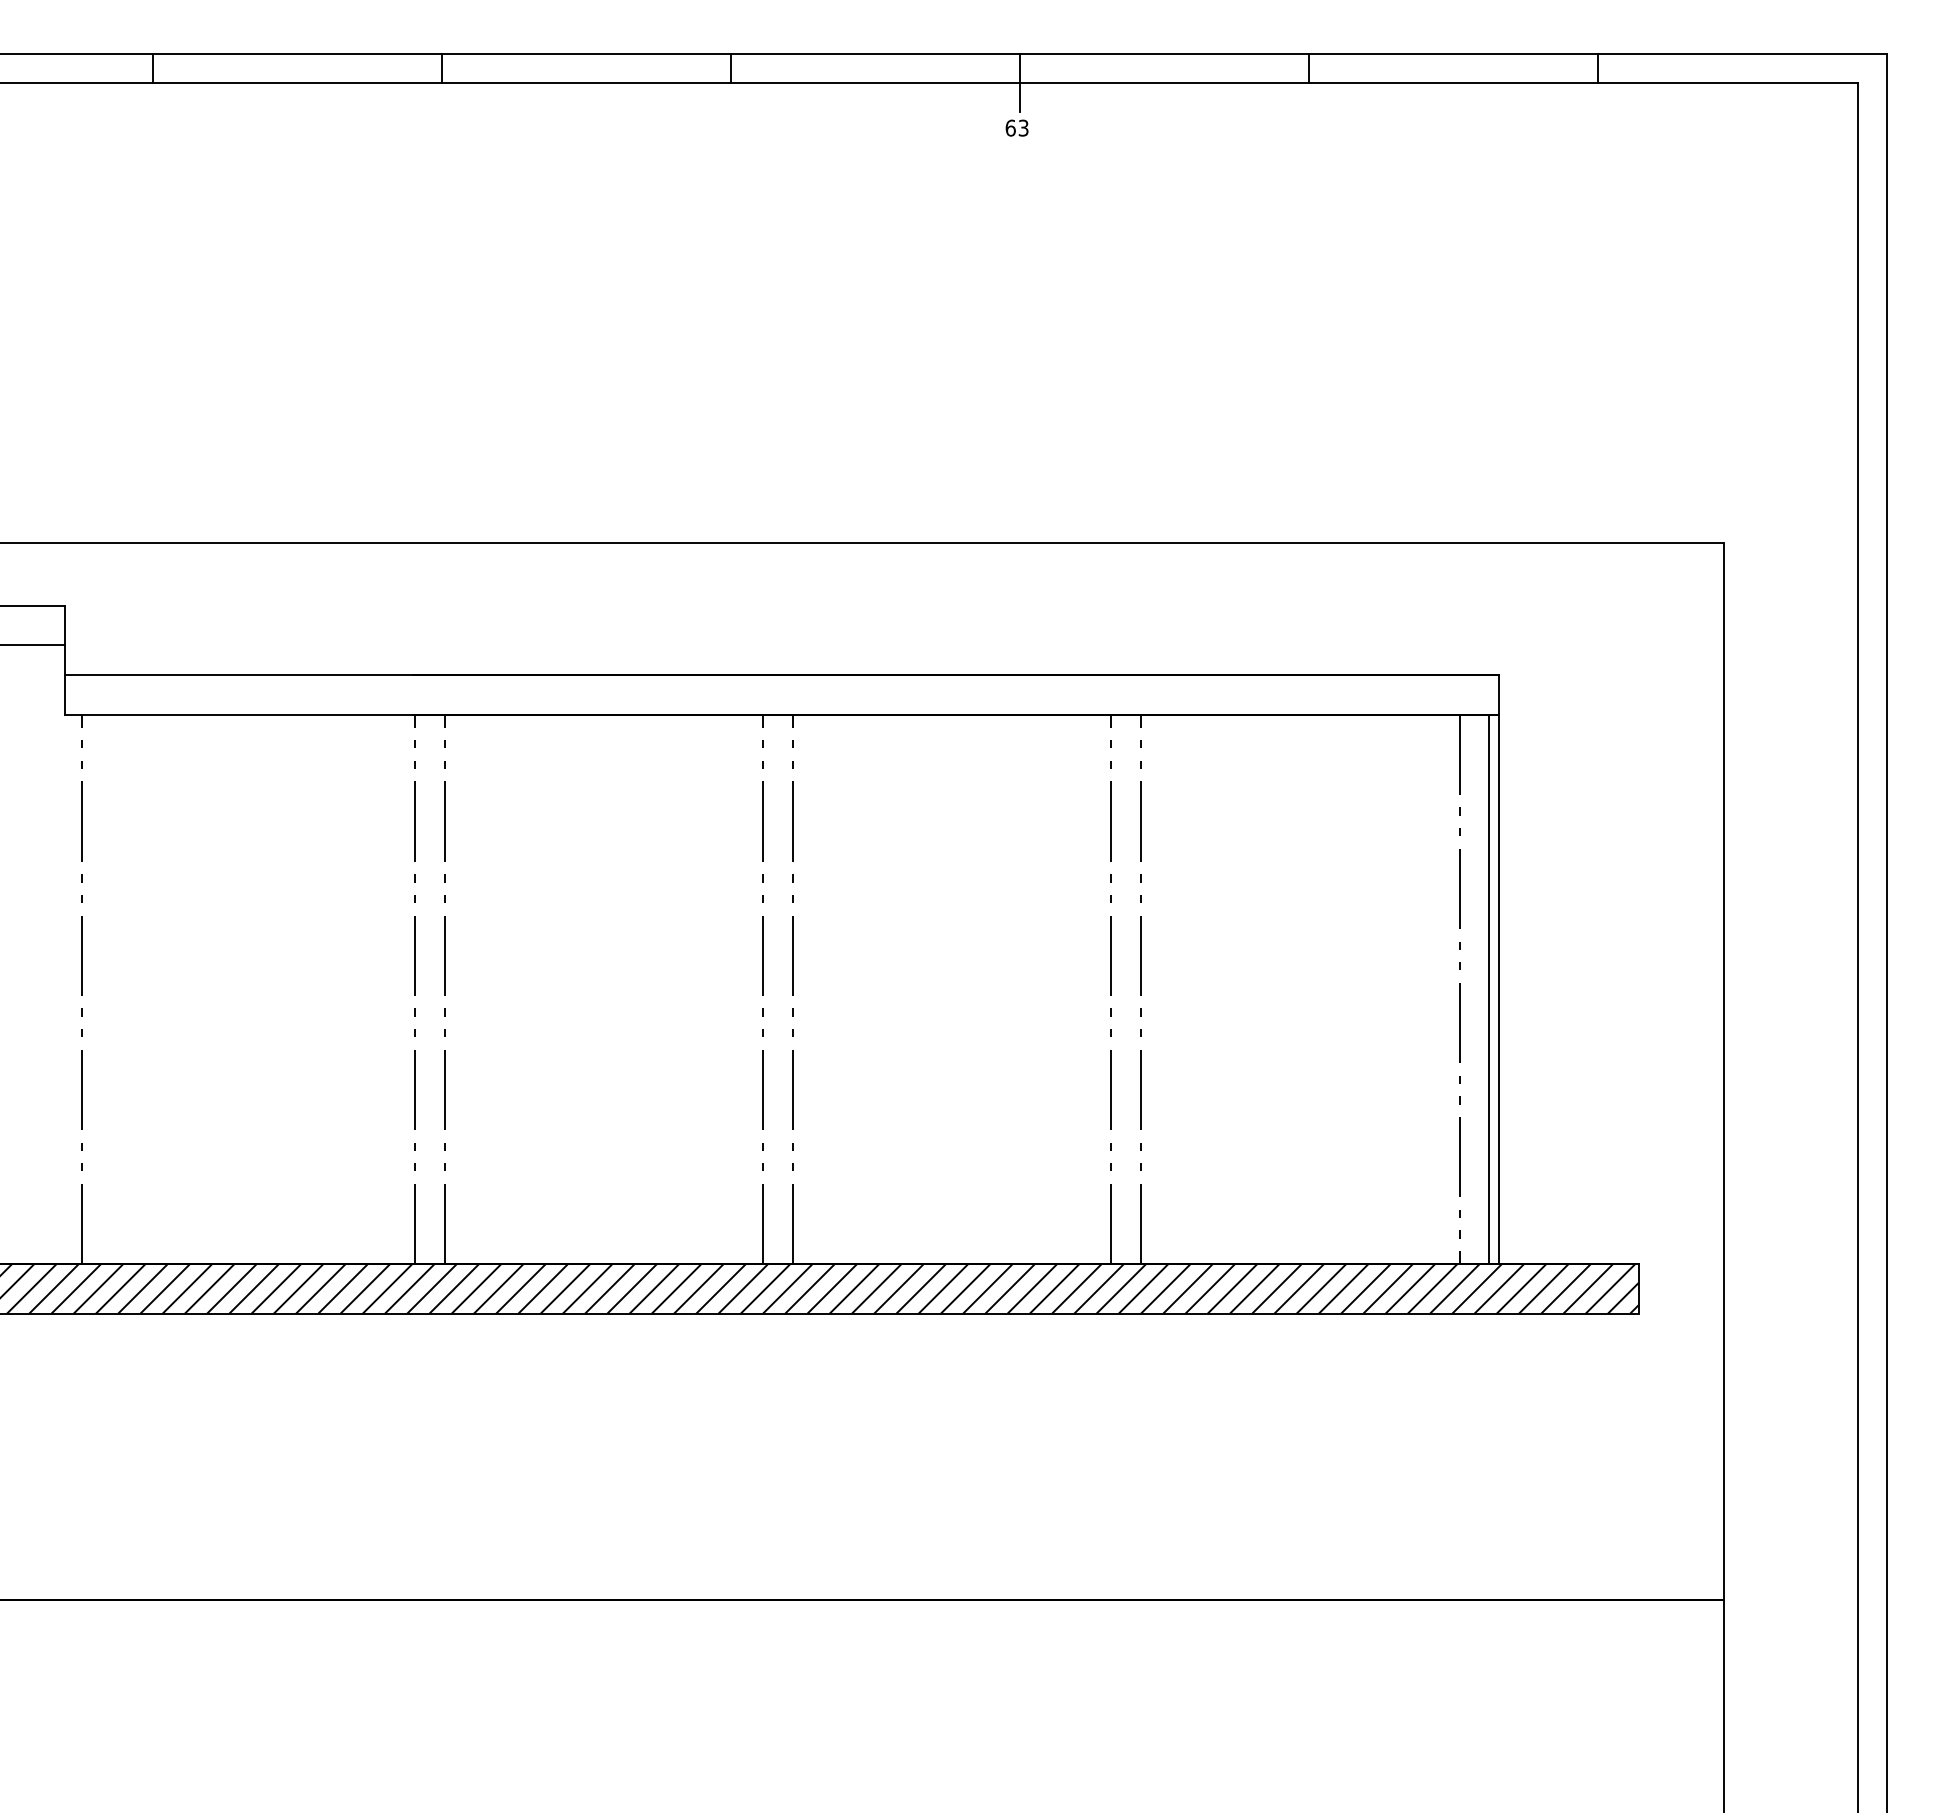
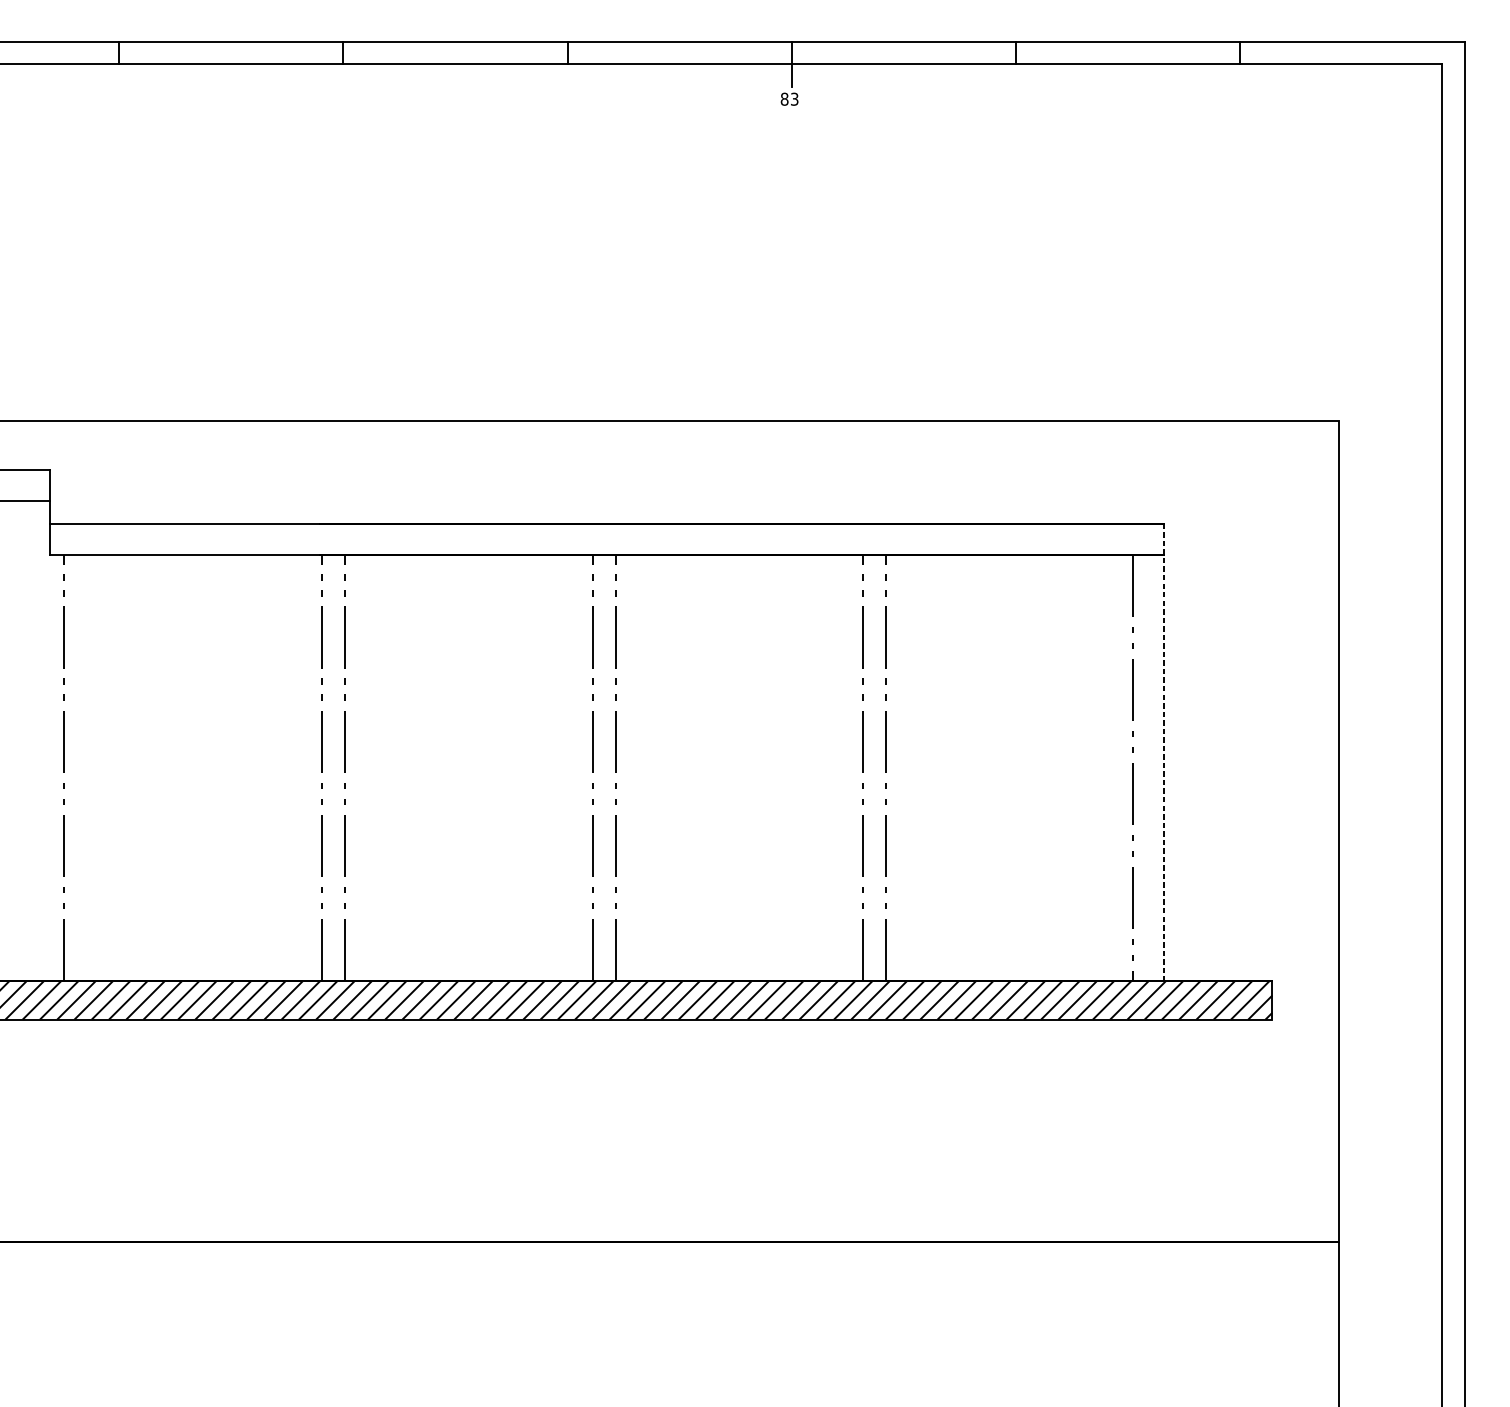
text: (1010, 127) -> (784, 98), 63 -> 83
line: (1499, 969) -> (1164, 752), solid -> dashed
line: (1489, 989) -> (1156, 767), removed

